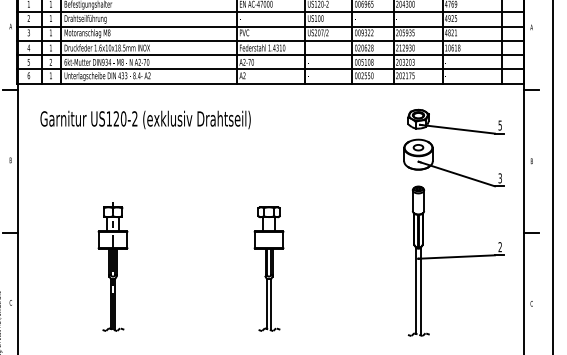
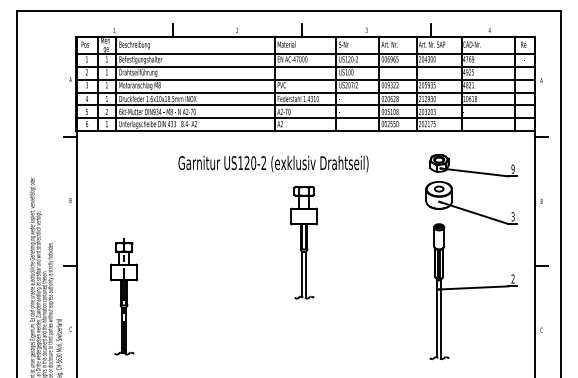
text: (145, 119) -> (273, 163), moved
text: (499, 124) -> (512, 168), 5 -> 9
part: (113, 266) -> (124, 296), moved
part: (269, 268) -> (304, 242), moved

